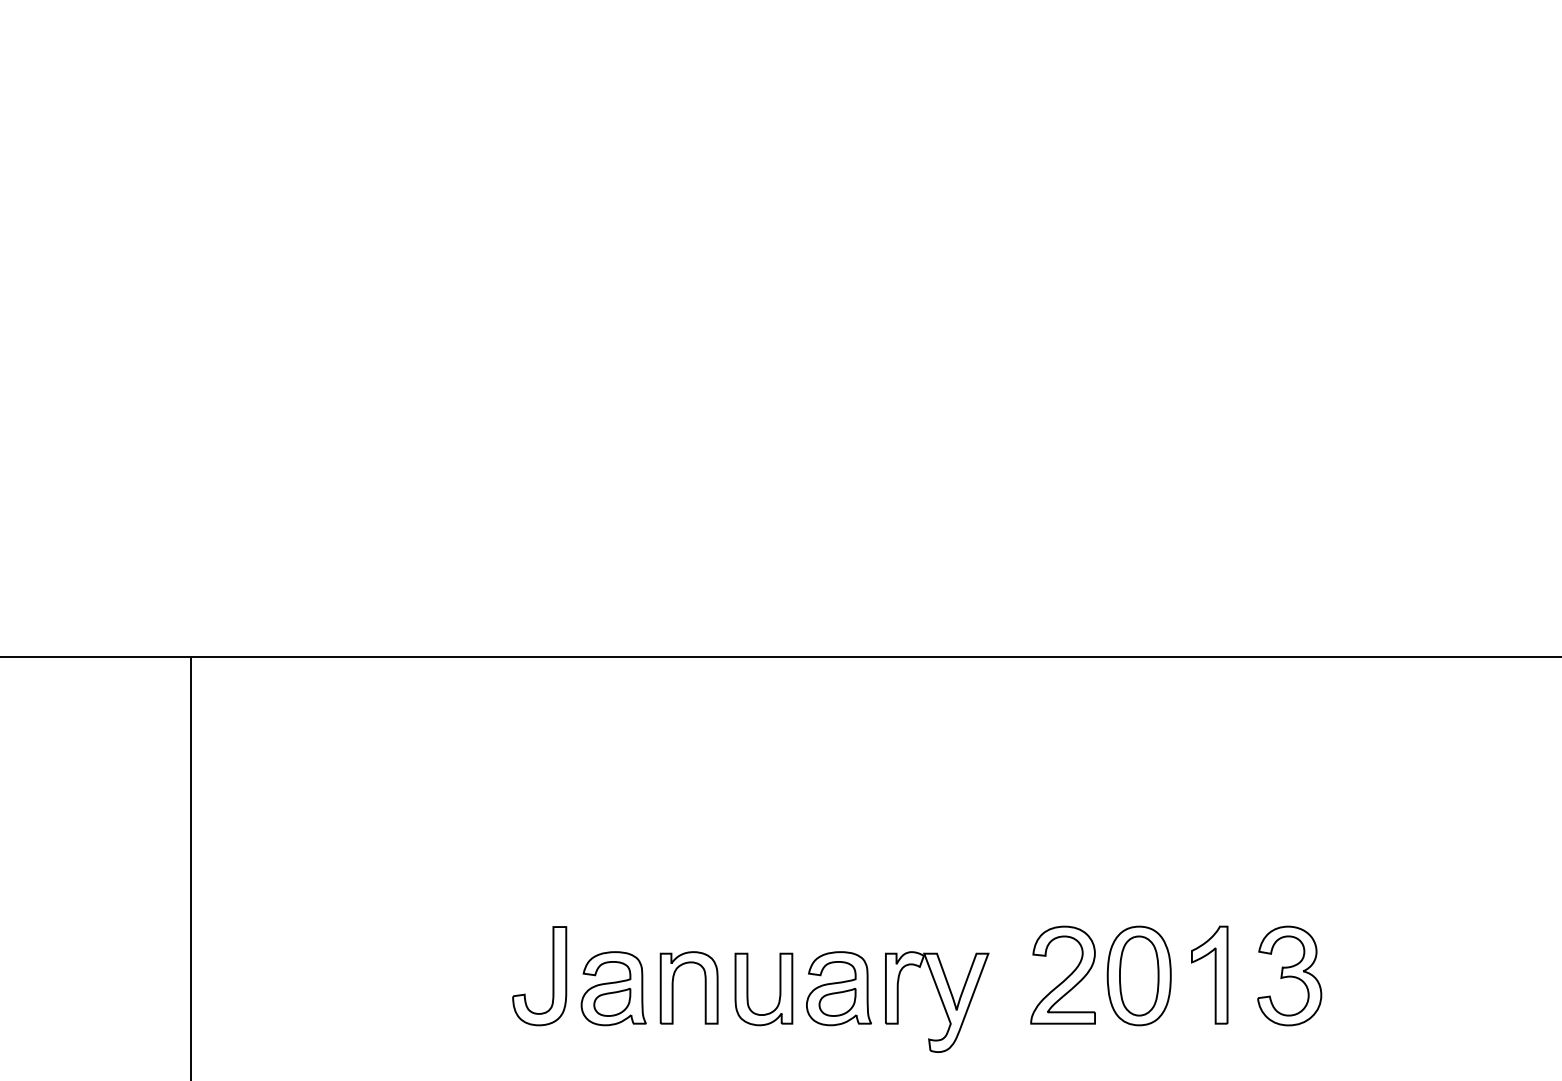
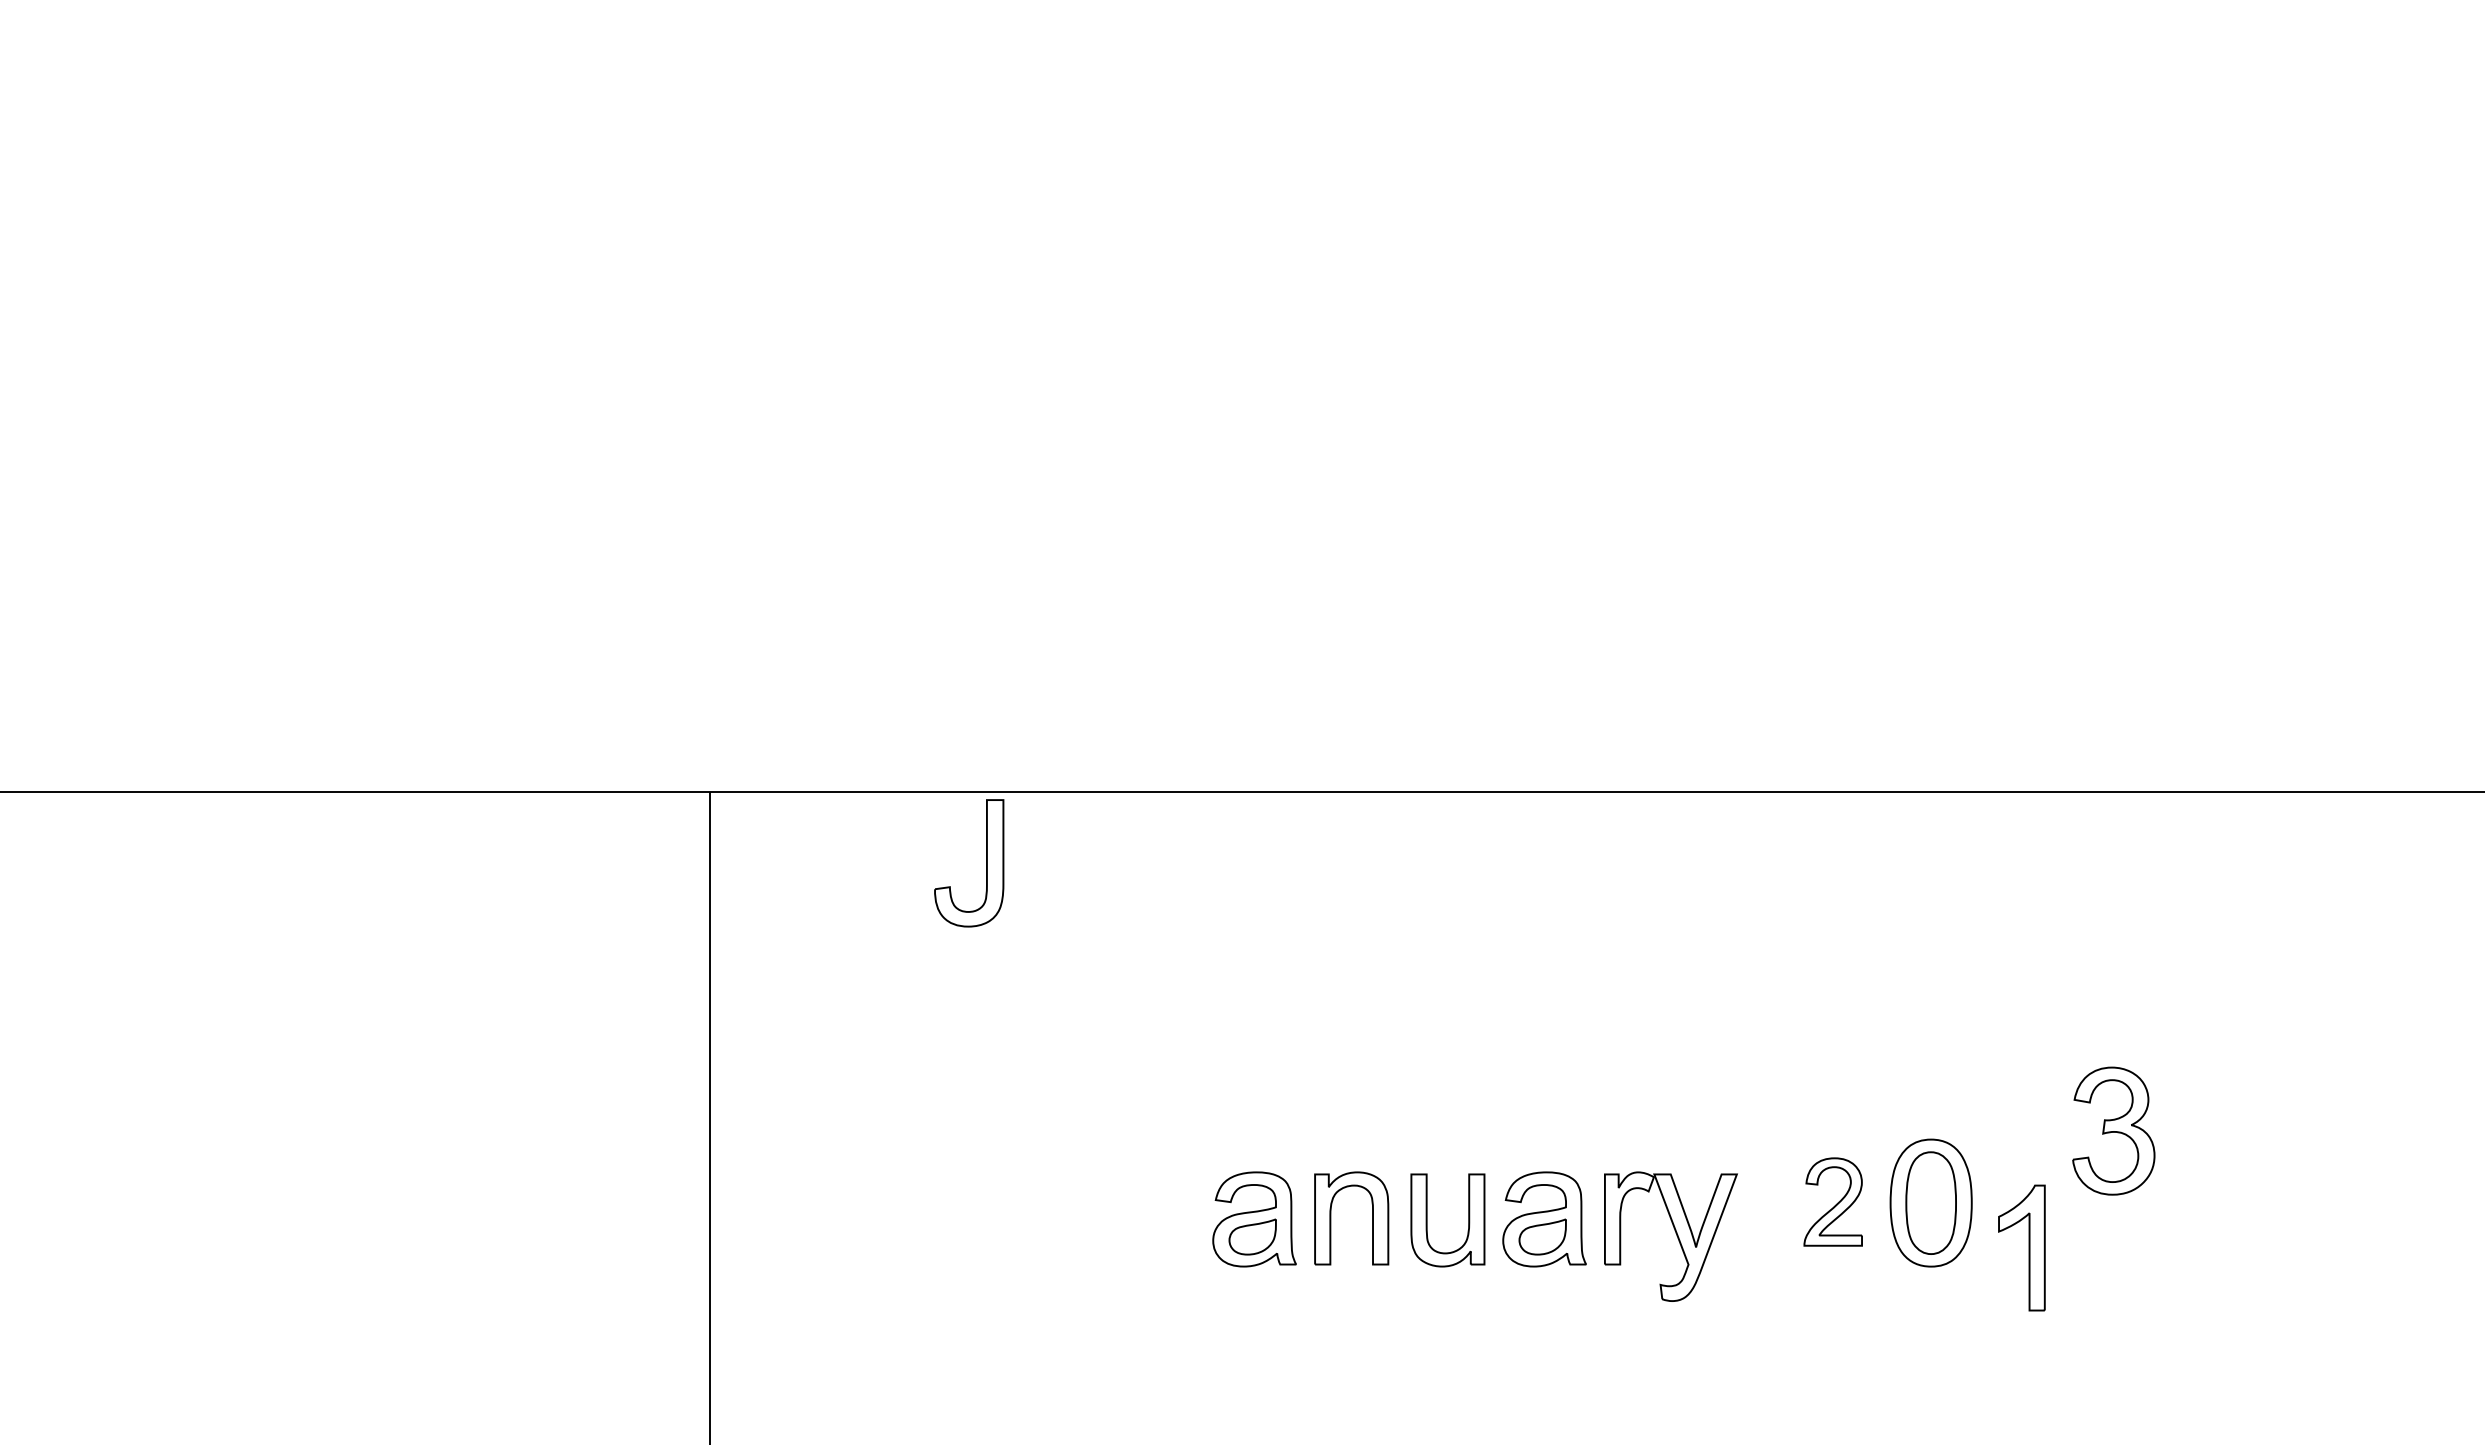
part: (1063, 974) -> (1833, 1201), size x0.7
part: (1214, 974) -> (2028, 1247), moved
part: (1289, 975) -> (2113, 1130), moved
part: (553, 976) -> (986, 863), moved

